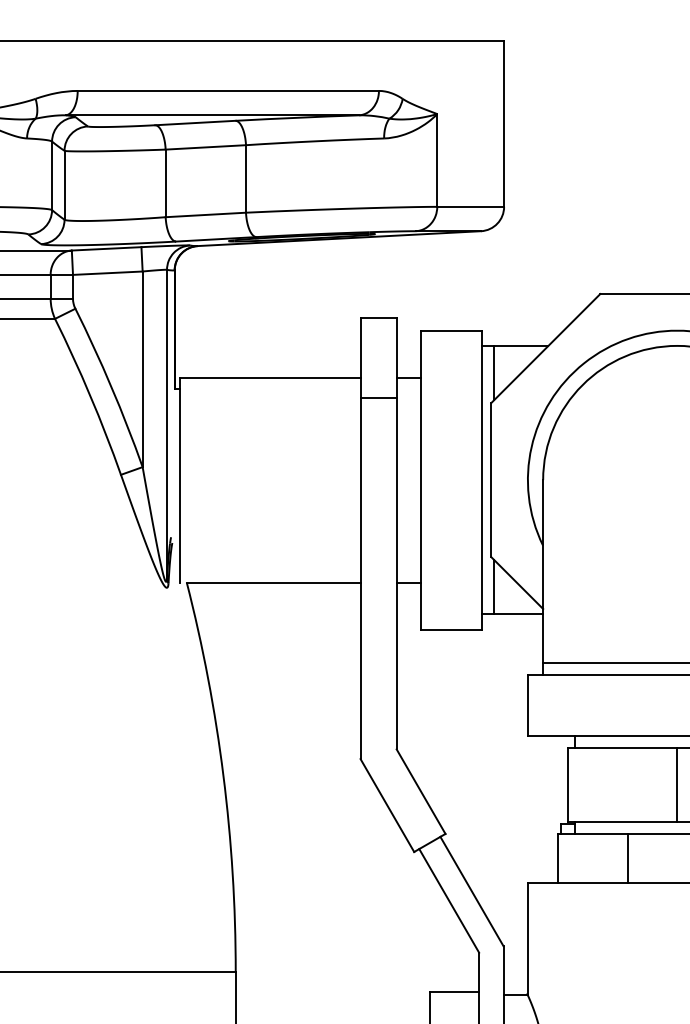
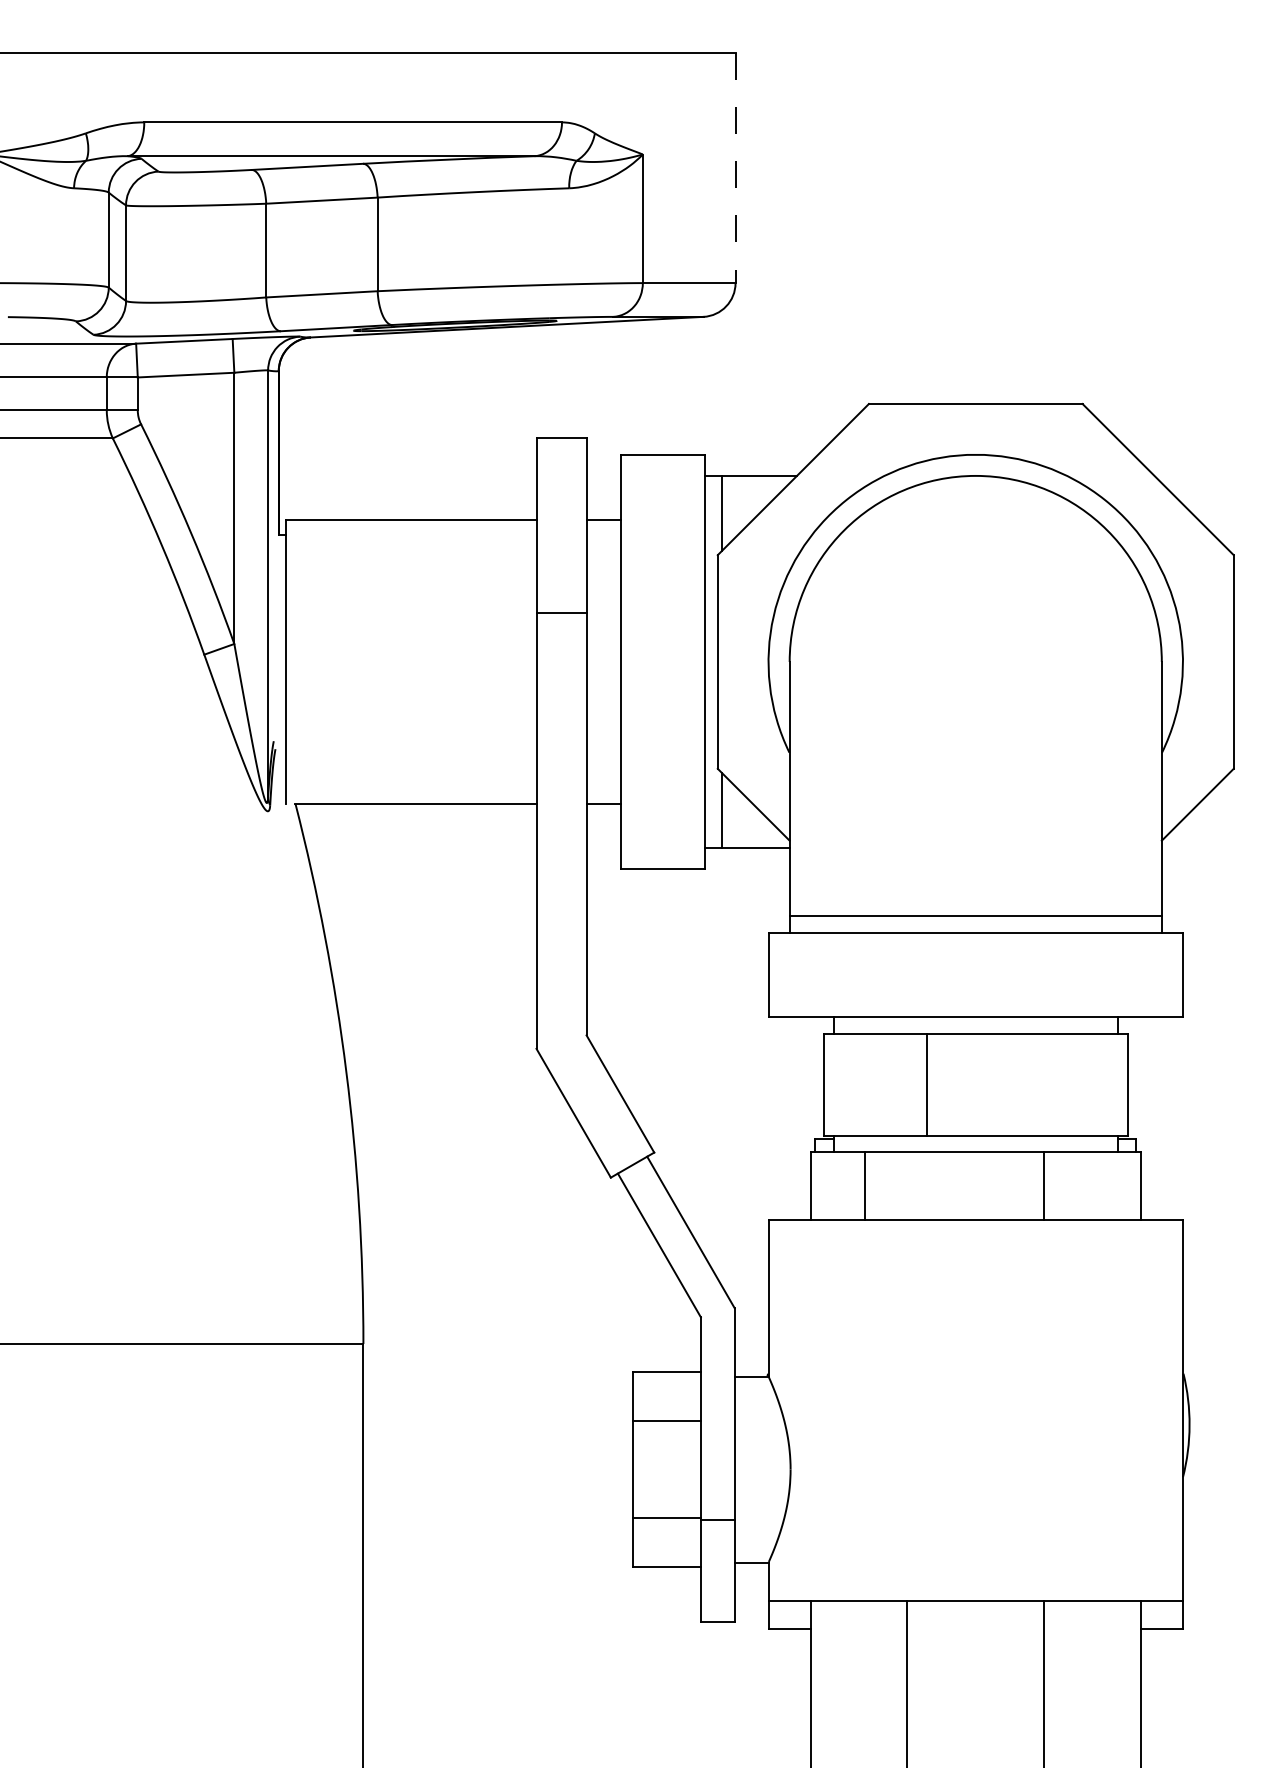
line: (504, 124) -> (735, 168), solid -> dashed
line: (378, 397) -> (561, 612), moved
line: (677, 784) -> (926, 1084), moved
line: (628, 858) -> (865, 1186), moved

